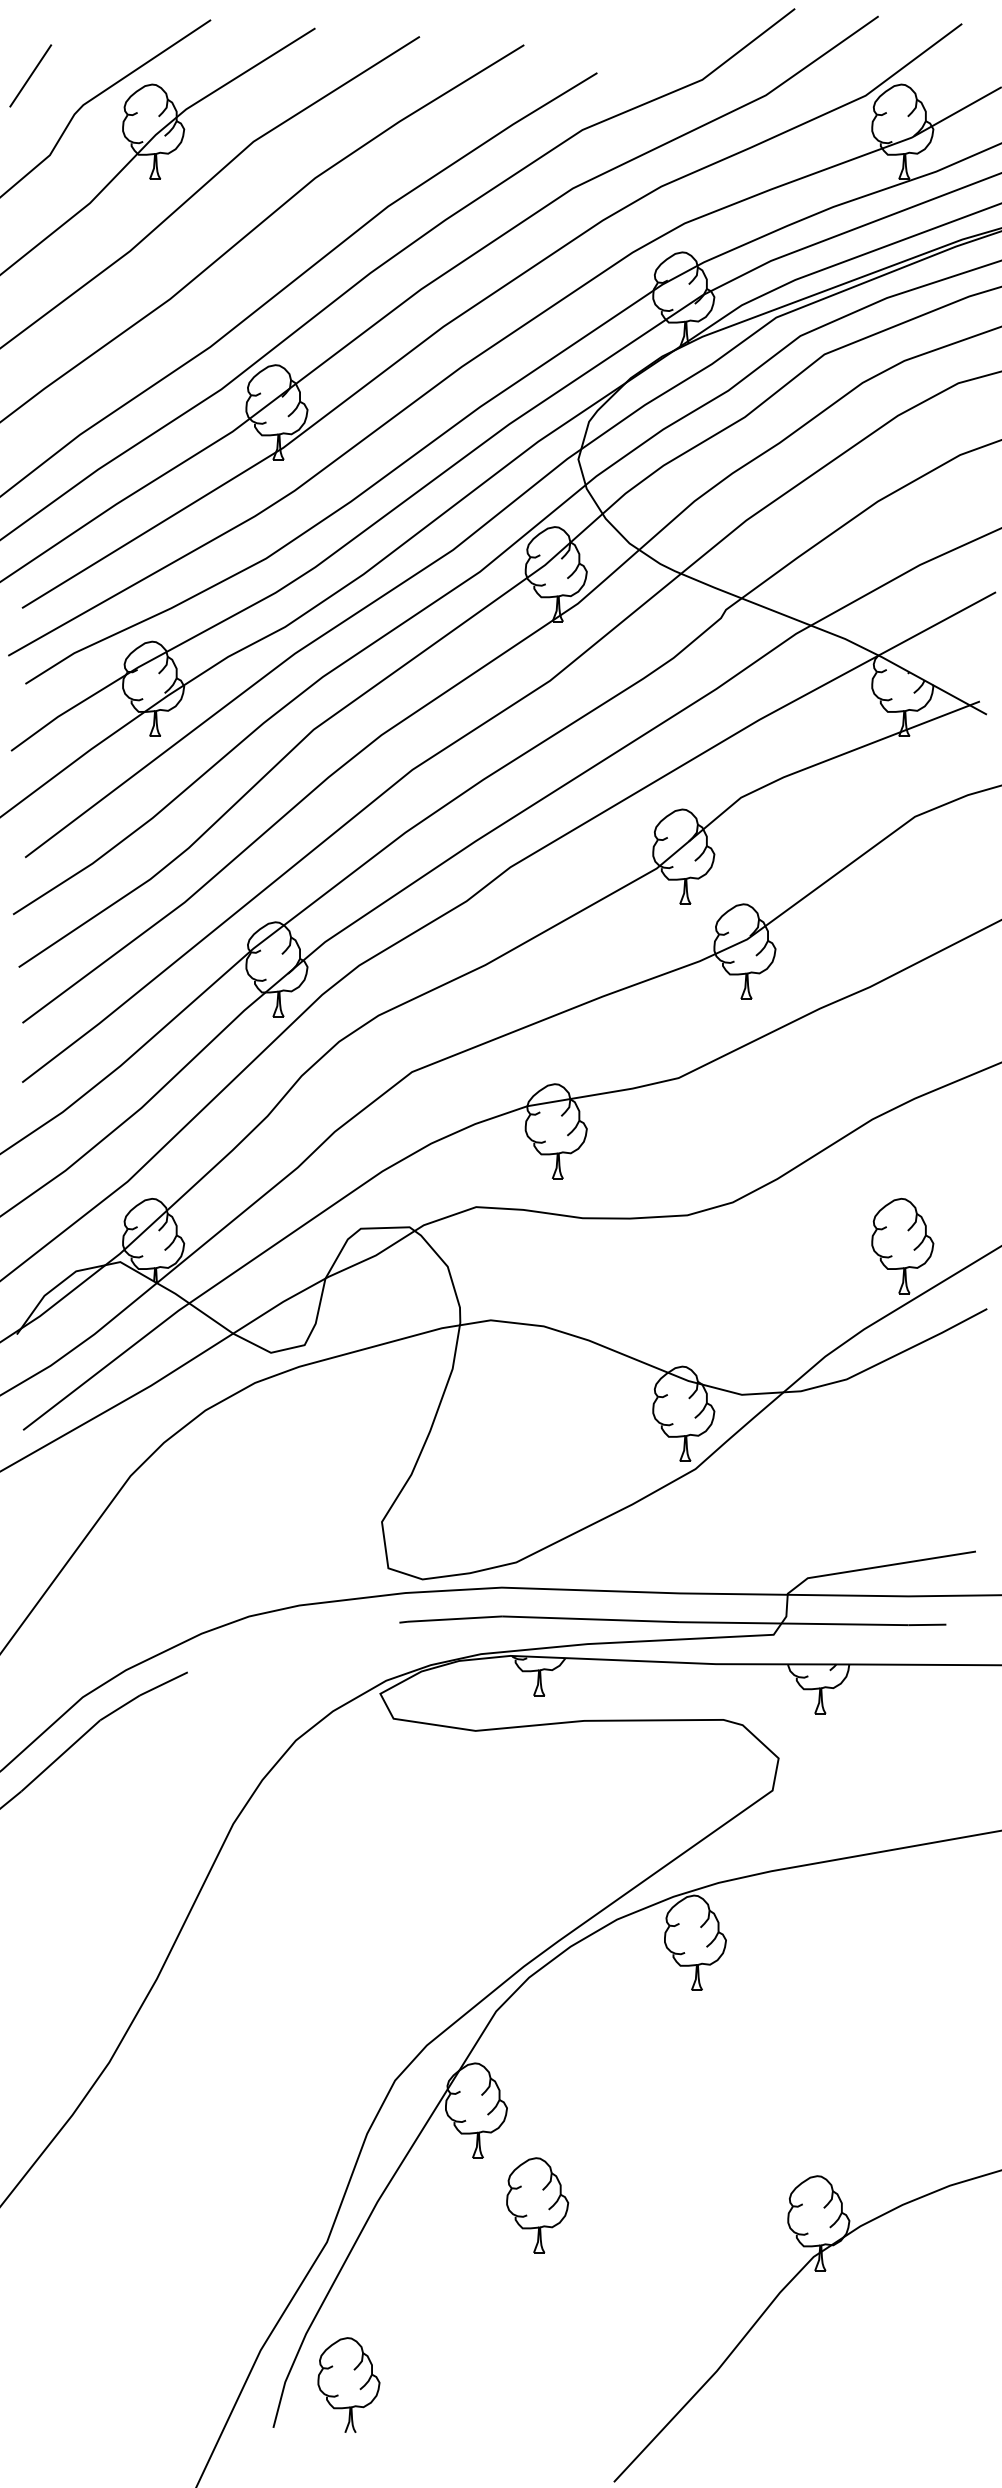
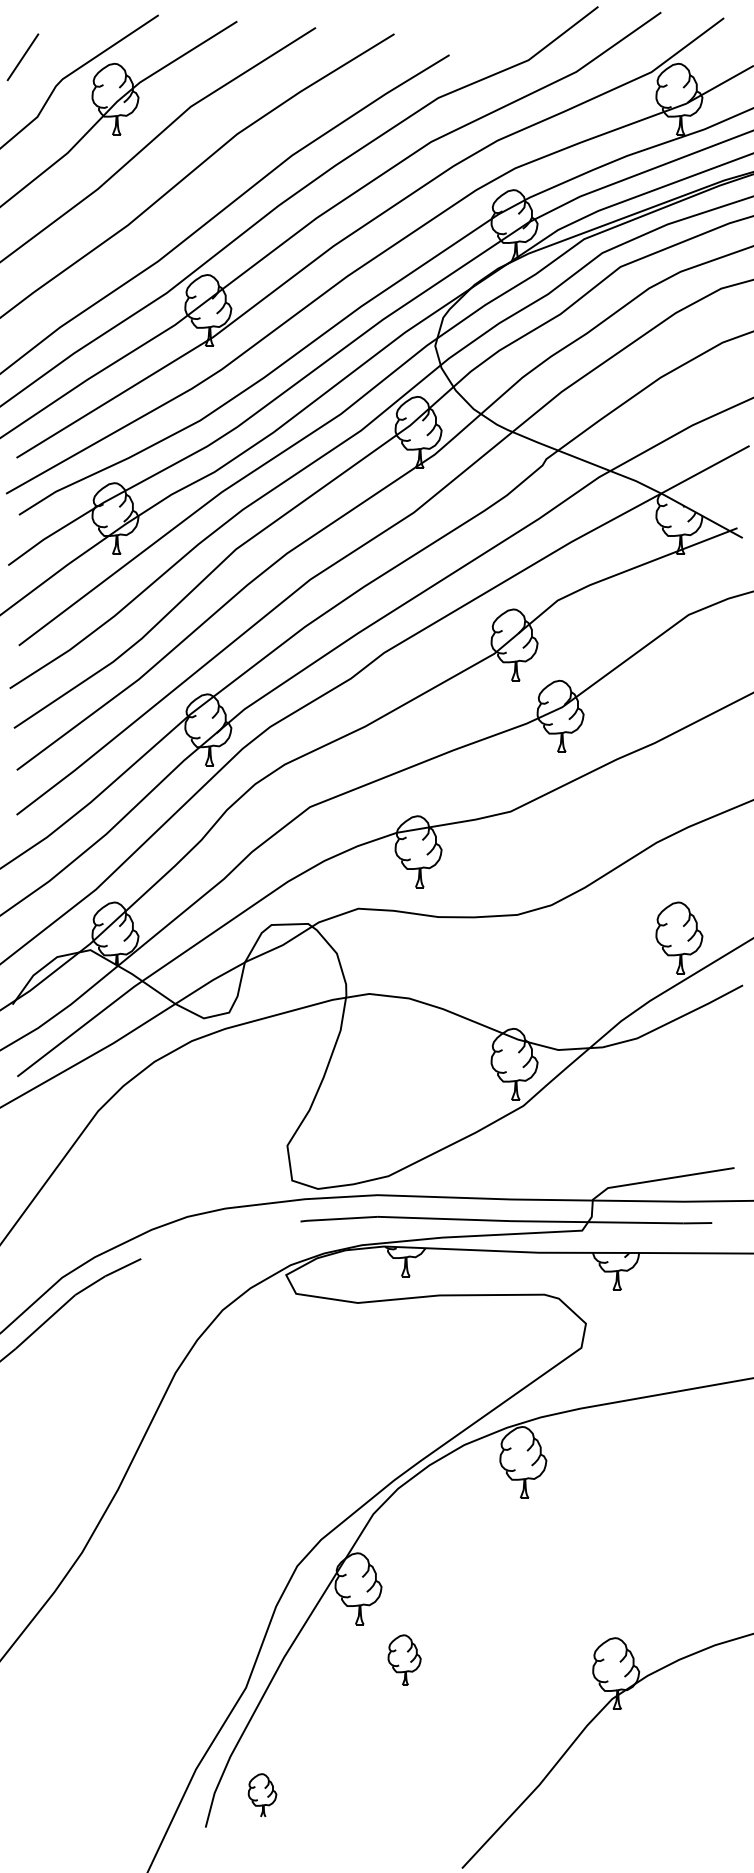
part: (537, 2205) -> (404, 1660), size x0.7
part: (348, 2384) -> (262, 1794), size x0.6

